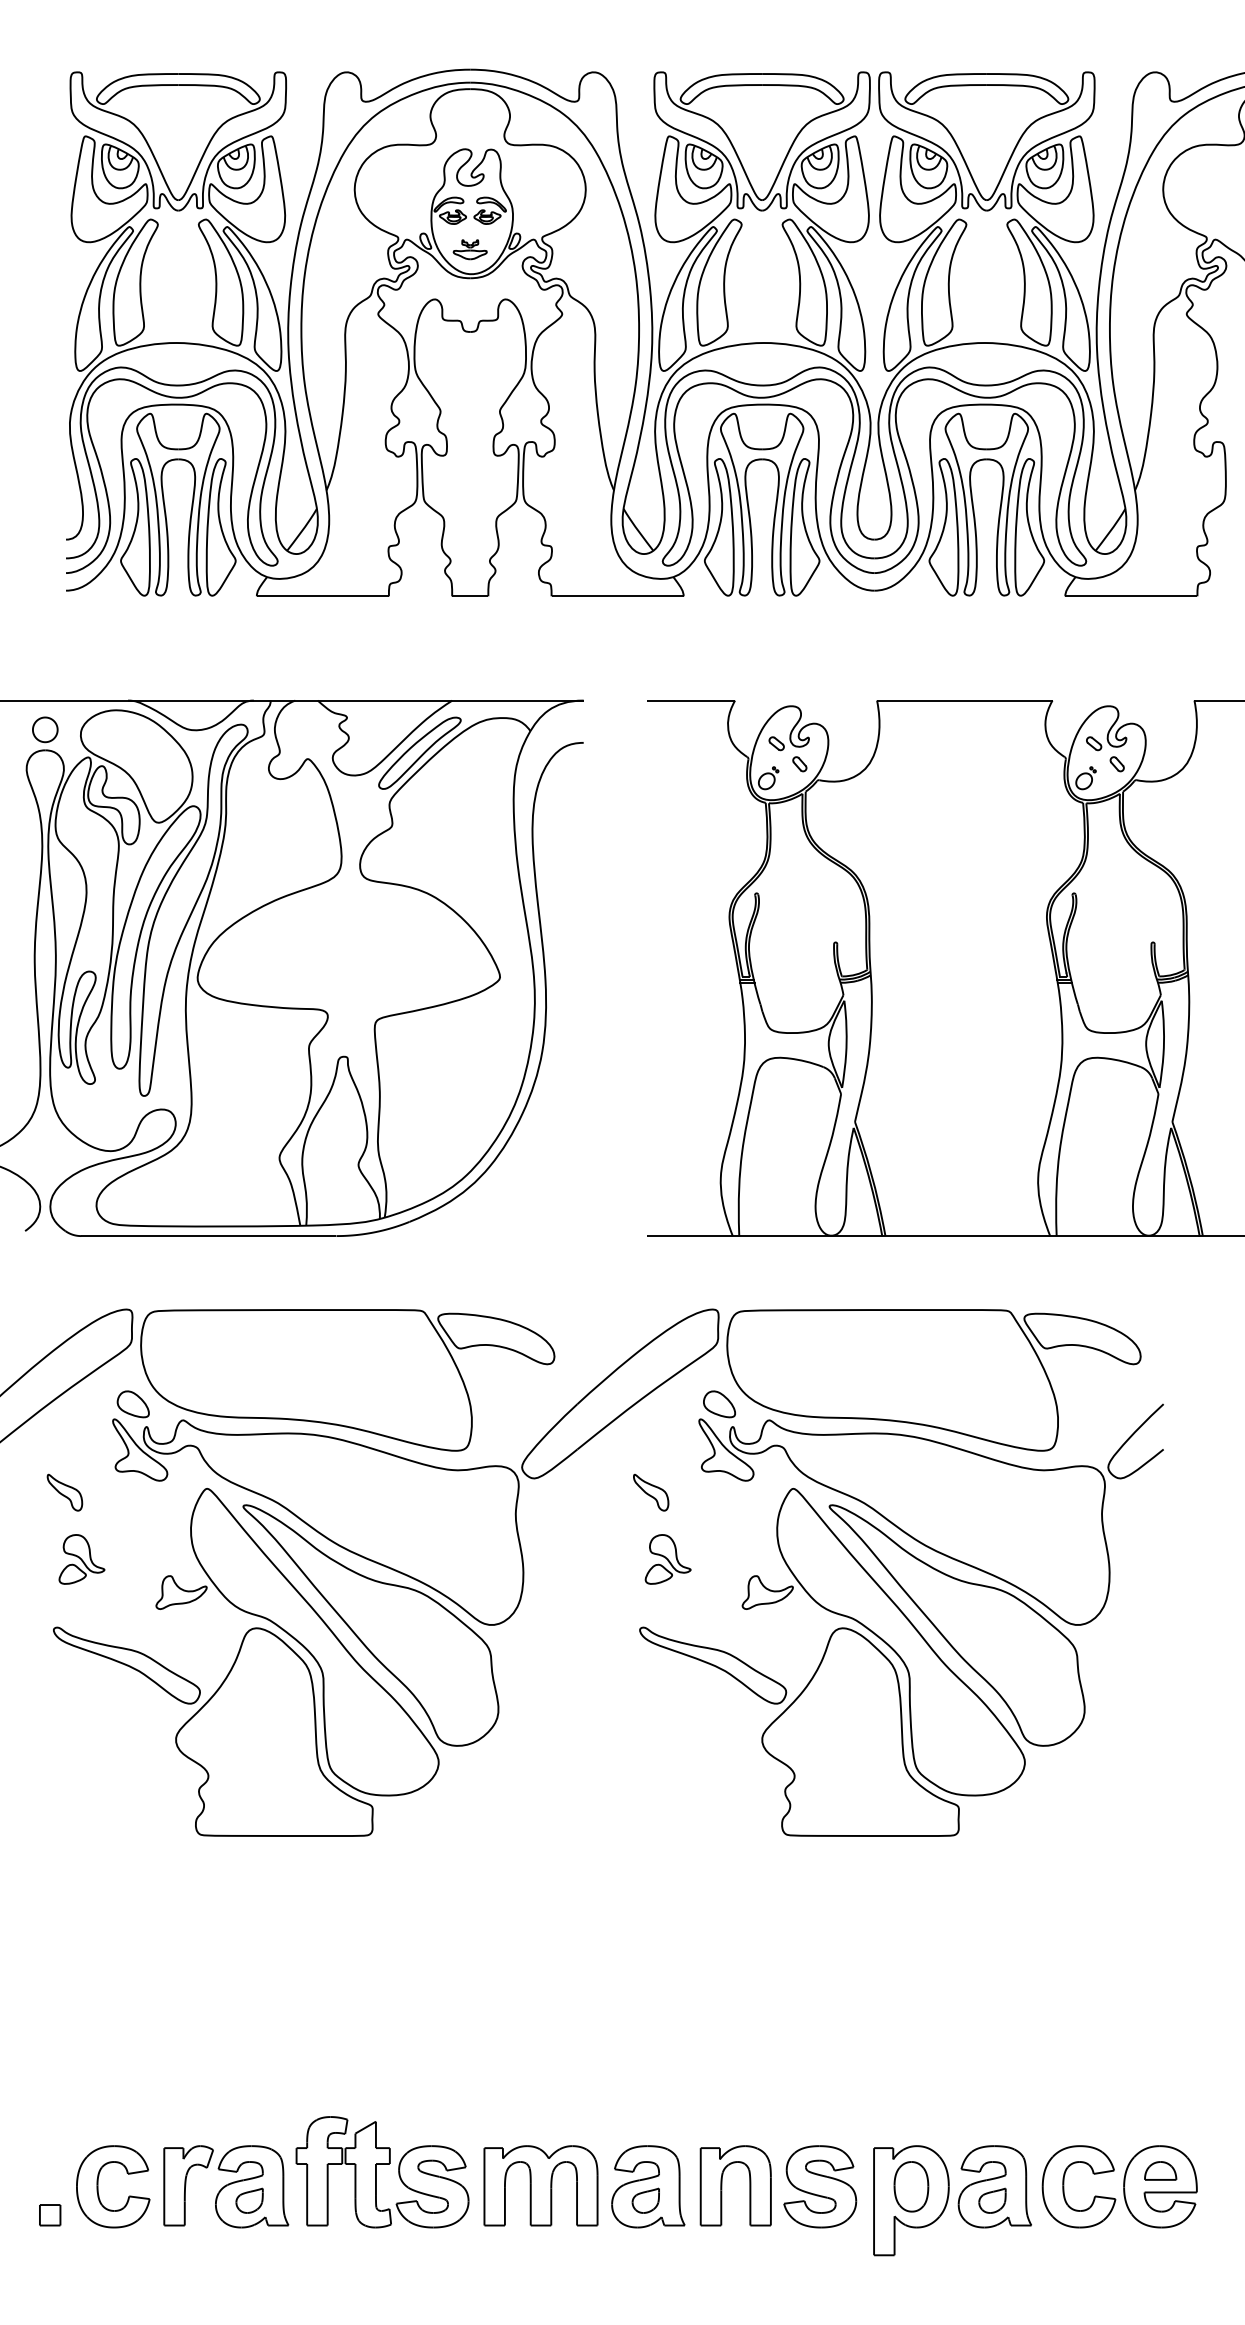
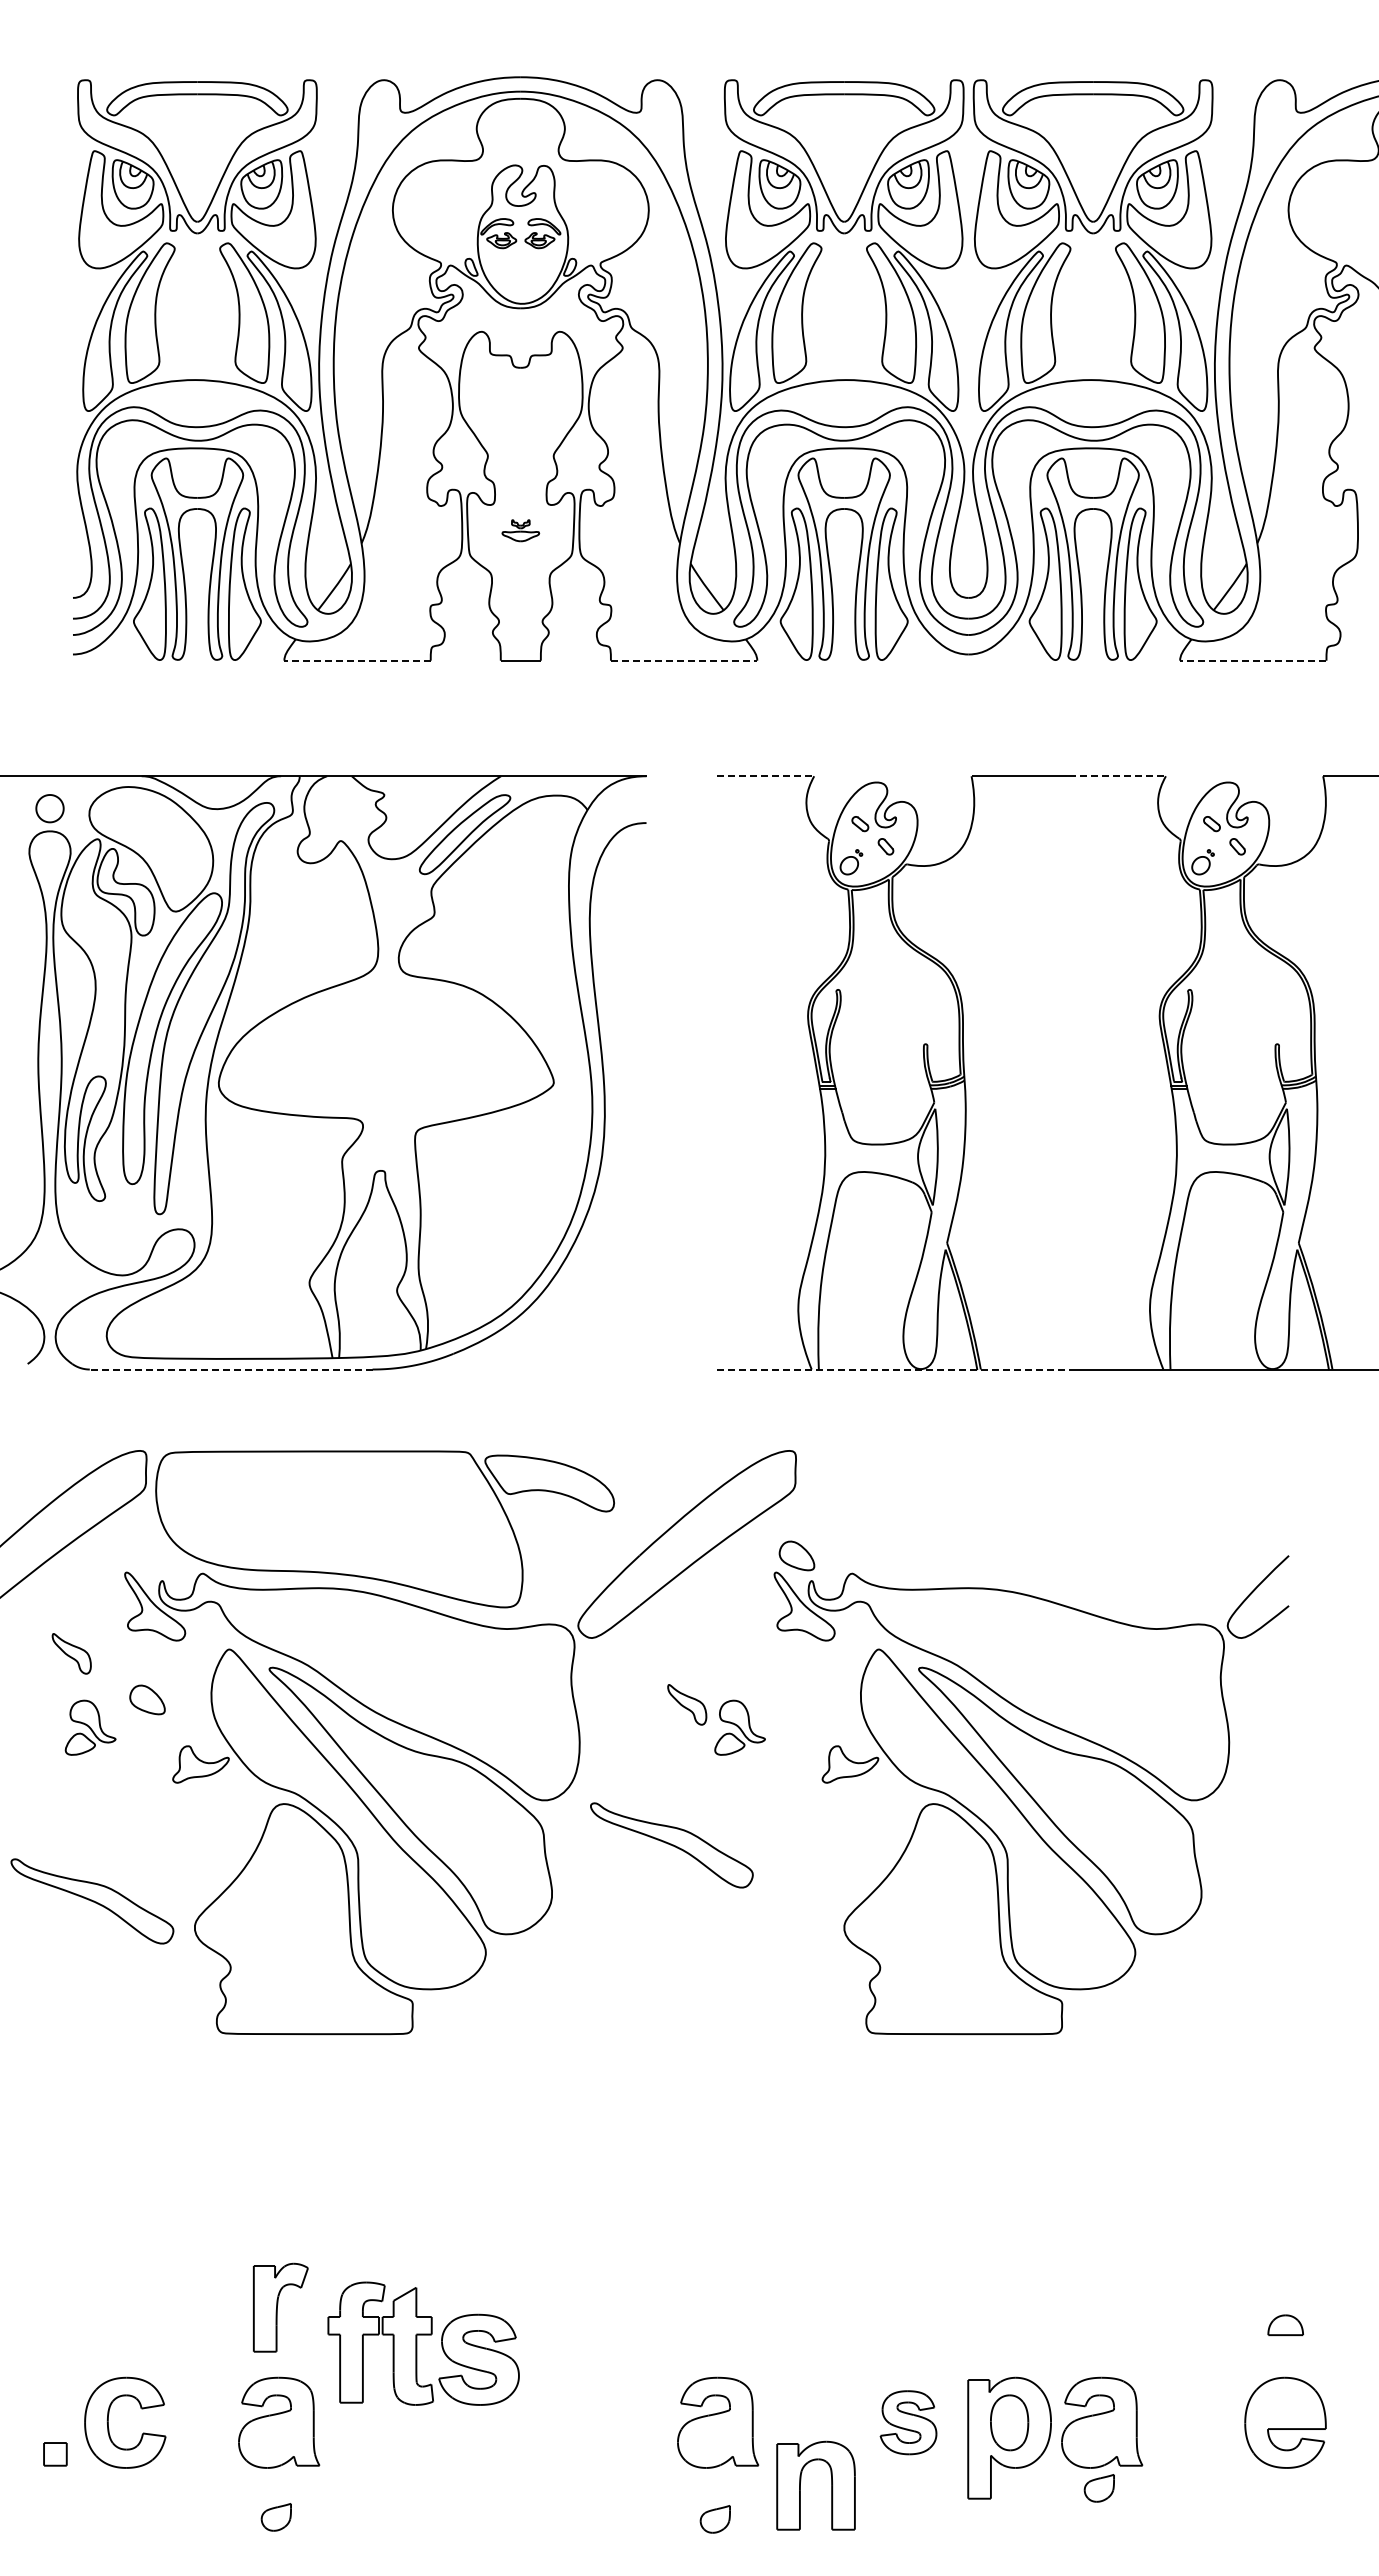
part: (469, 249) -> (520, 530), moved
line: (322, 596) -> (357, 660), solid -> dashed
line: (617, 596) -> (684, 660), solid -> dashed
line: (1130, 596) -> (1252, 660), solid -> dashed
line: (691, 700) -> (765, 776), solid -> dashed
line: (1008, 700) -> (1117, 776), solid -> dashed
line: (208, 1236) -> (230, 1369), solid -> dashed
line: (805, 1236) -> (892, 1369), solid -> dashed
part: (933, 1380) -> (1034, 1529), removed
part: (133, 1403) -> (147, 1699), moved
part: (651, 1492) -> (687, 1704), moved
part: (126, 1665) -> (92, 1901), moved
part: (712, 1665) -> (671, 1845), moved
part: (1160, 2171) -> (1285, 2325), moved
part: (382, 2172) -> (423, 2343), moved
part: (722, 2181) -> (801, 2481), moved
part: (188, 2185) -> (280, 2307), moved
part: (540, 2185) -> (598, 2421), removed
part: (820, 2186) -> (908, 2422), size x0.7
part: (1063, 2186) -> (1178, 2422), removed
part: (248, 2200) -> (275, 2517), moved
part: (645, 2200) -> (714, 2519), moved
part: (991, 2200) -> (1098, 2488), moved

